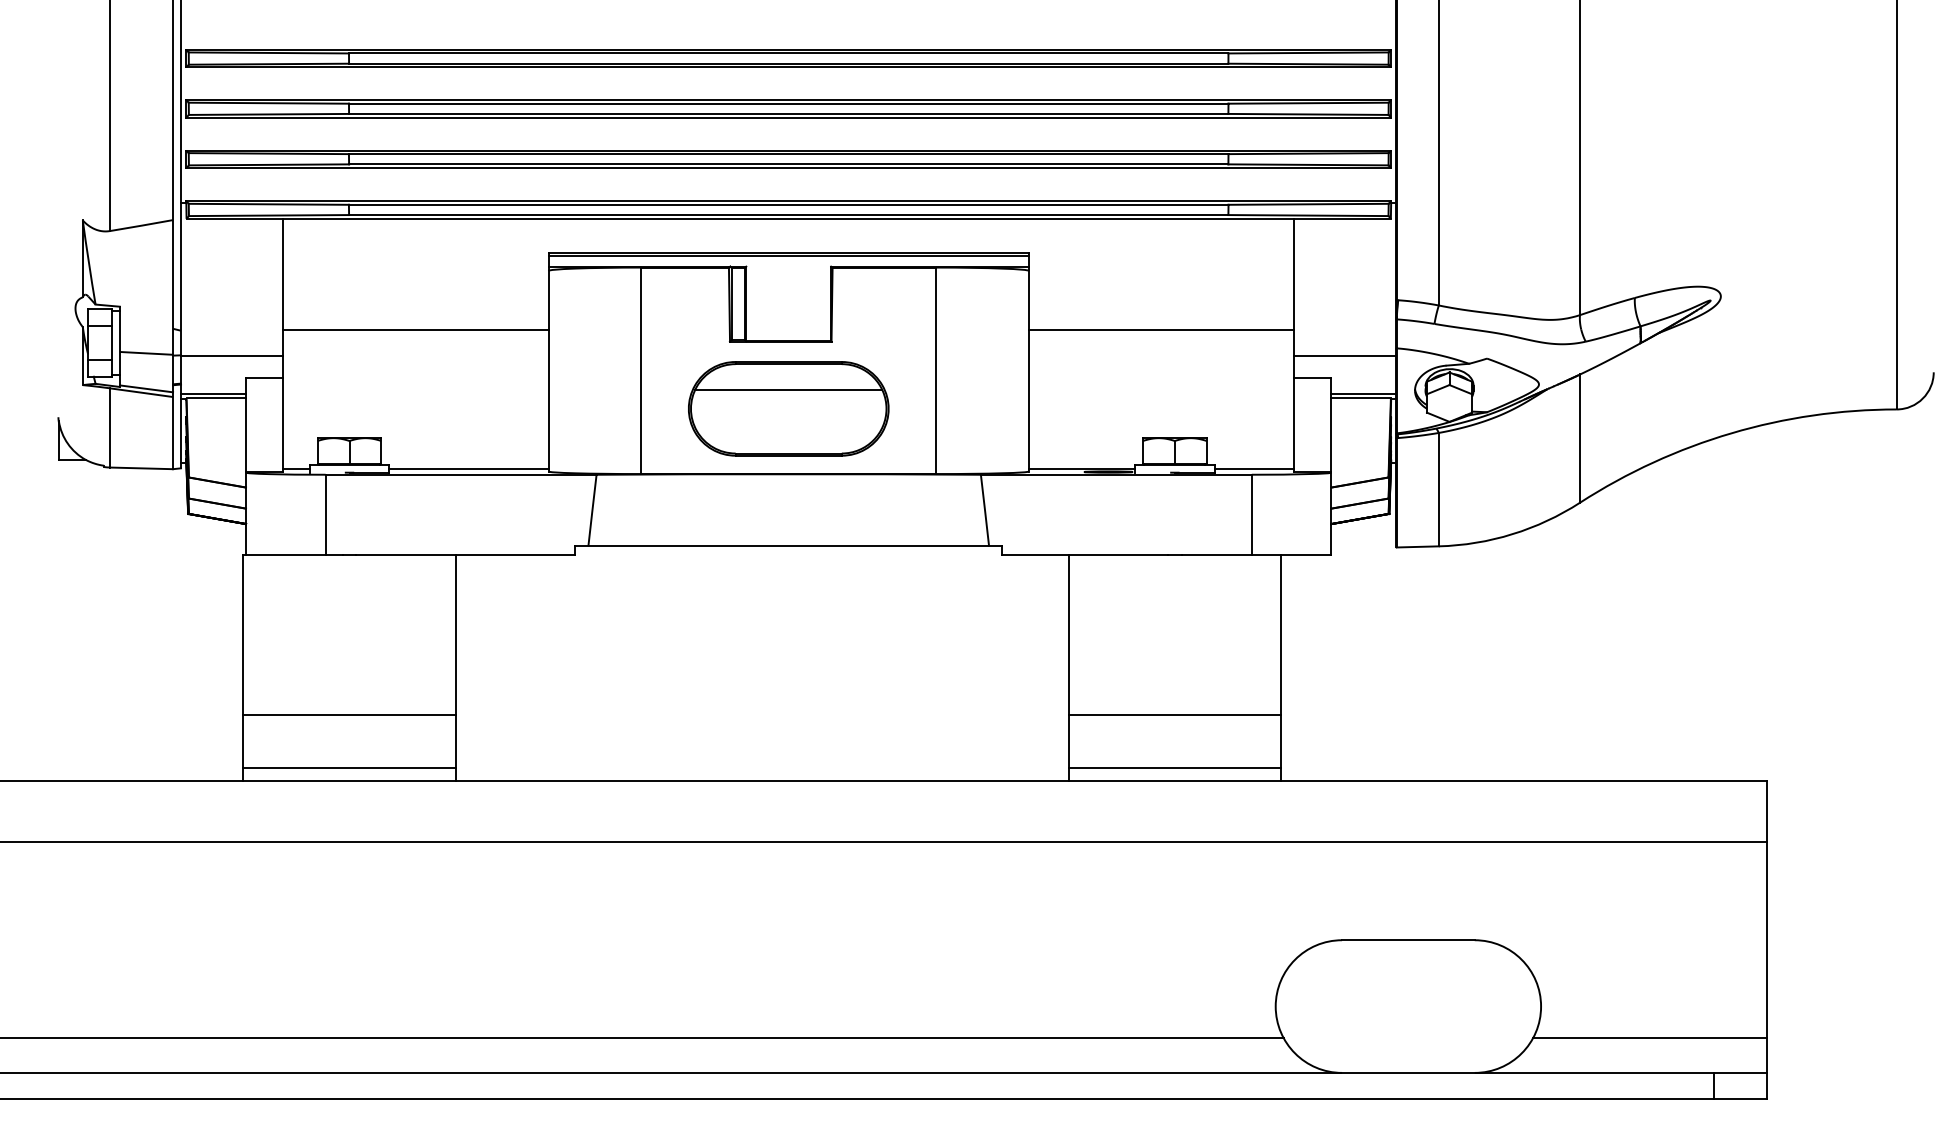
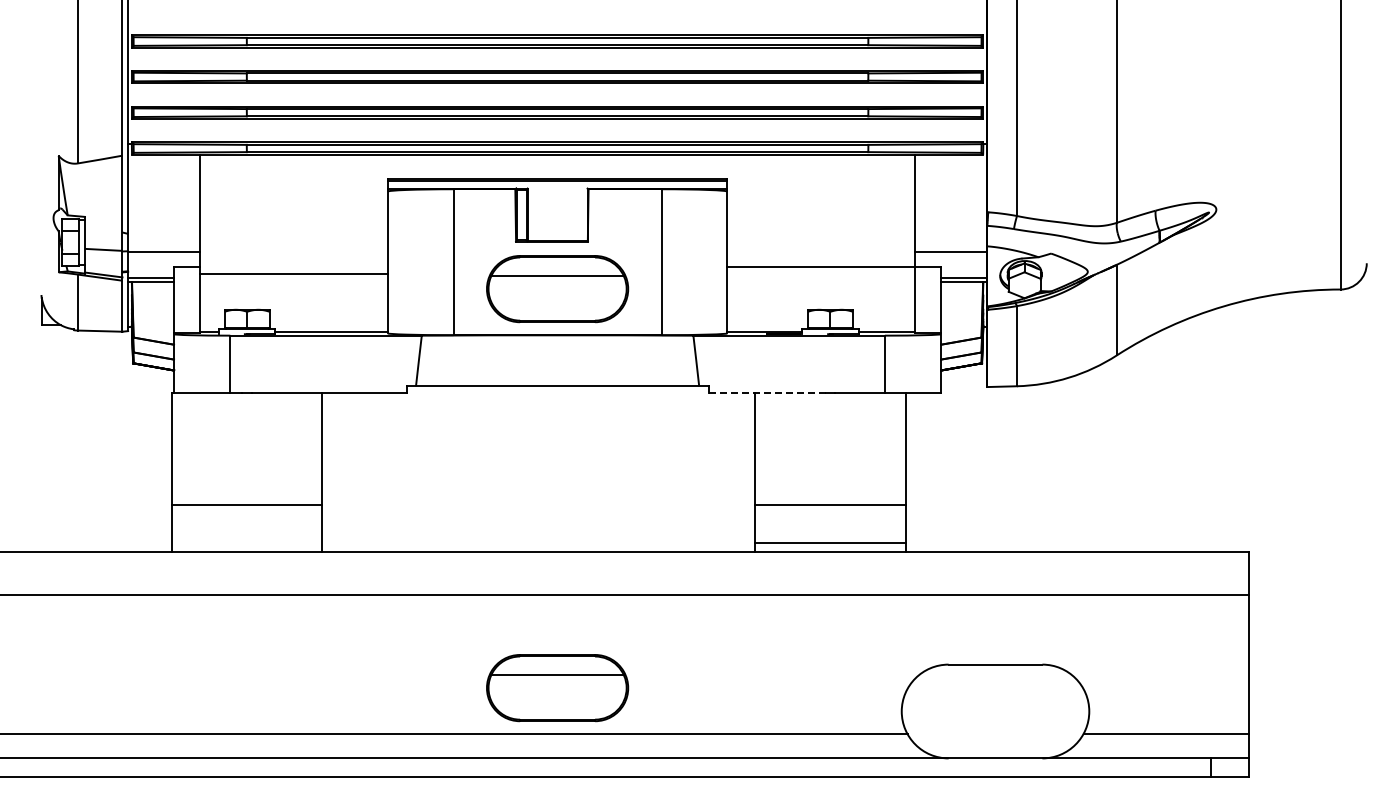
line: (415, 330) -> (293, 274), moved
line: (1160, 330) -> (820, 267), moved
line: (1085, 555) -> (767, 392), solid -> dashed
line: (349, 767) -> (247, 542), removed
part: (788, 974) -> (557, 688), added

